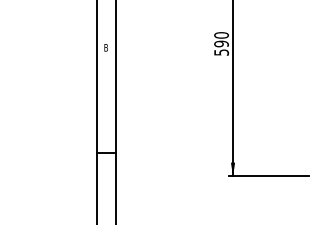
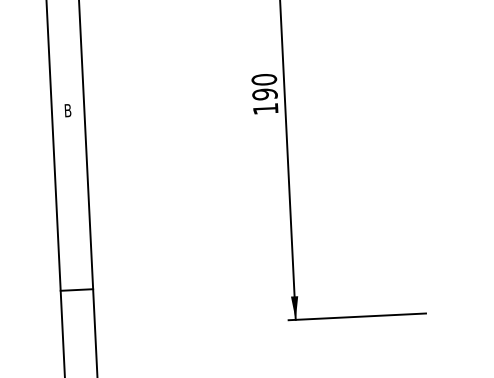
text: (221, 52) -> (265, 108), 590 -> 190

